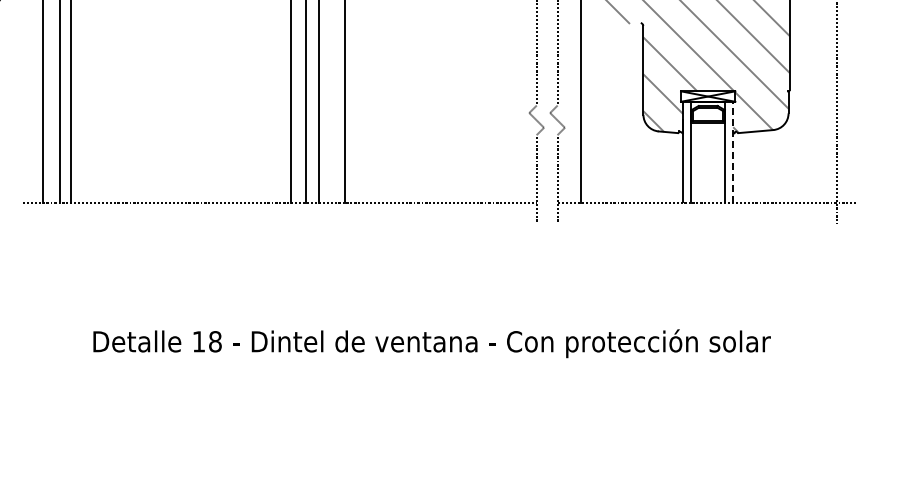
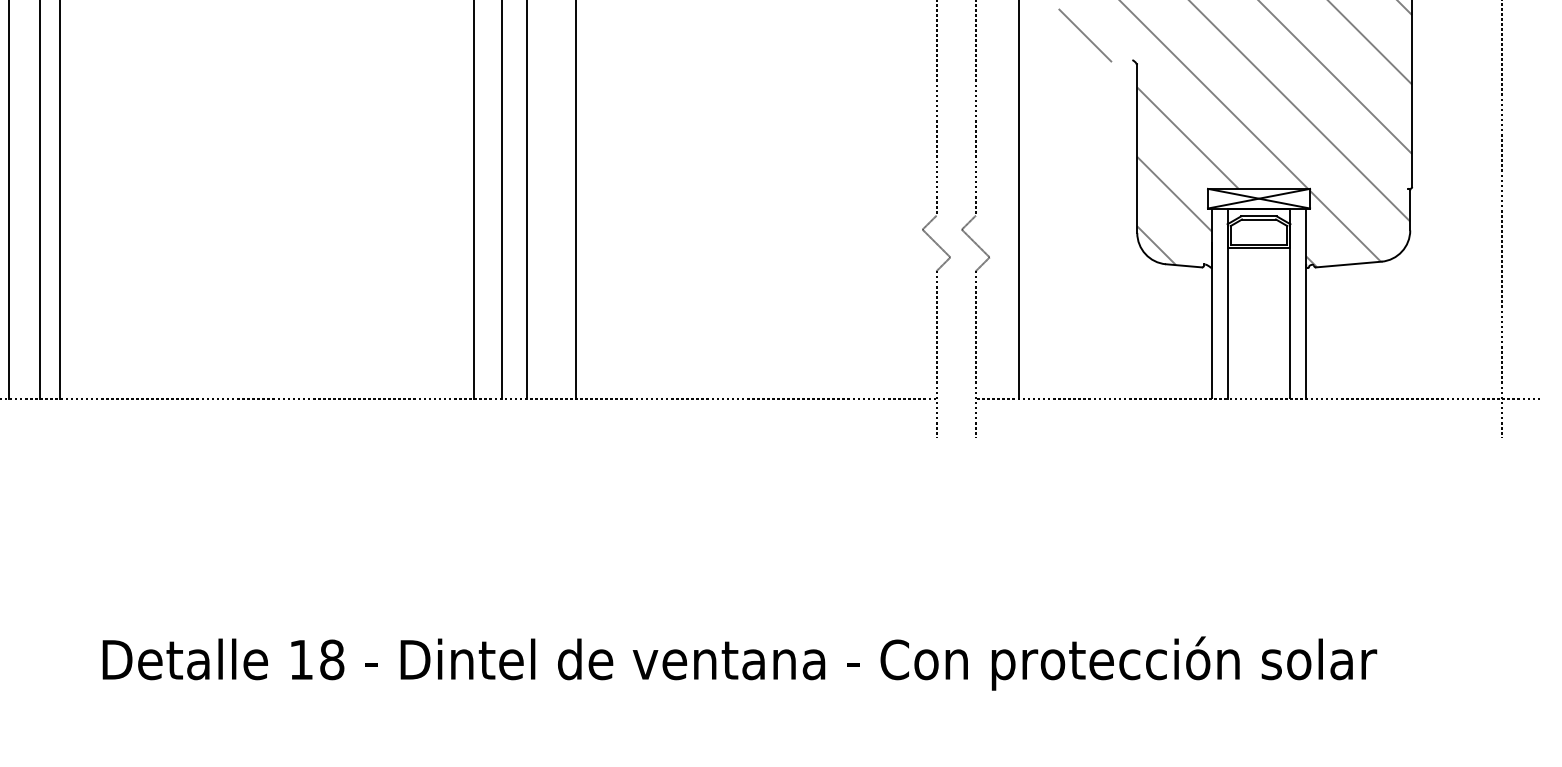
line: (733, 152) -> (1306, 303), dashed -> solid

